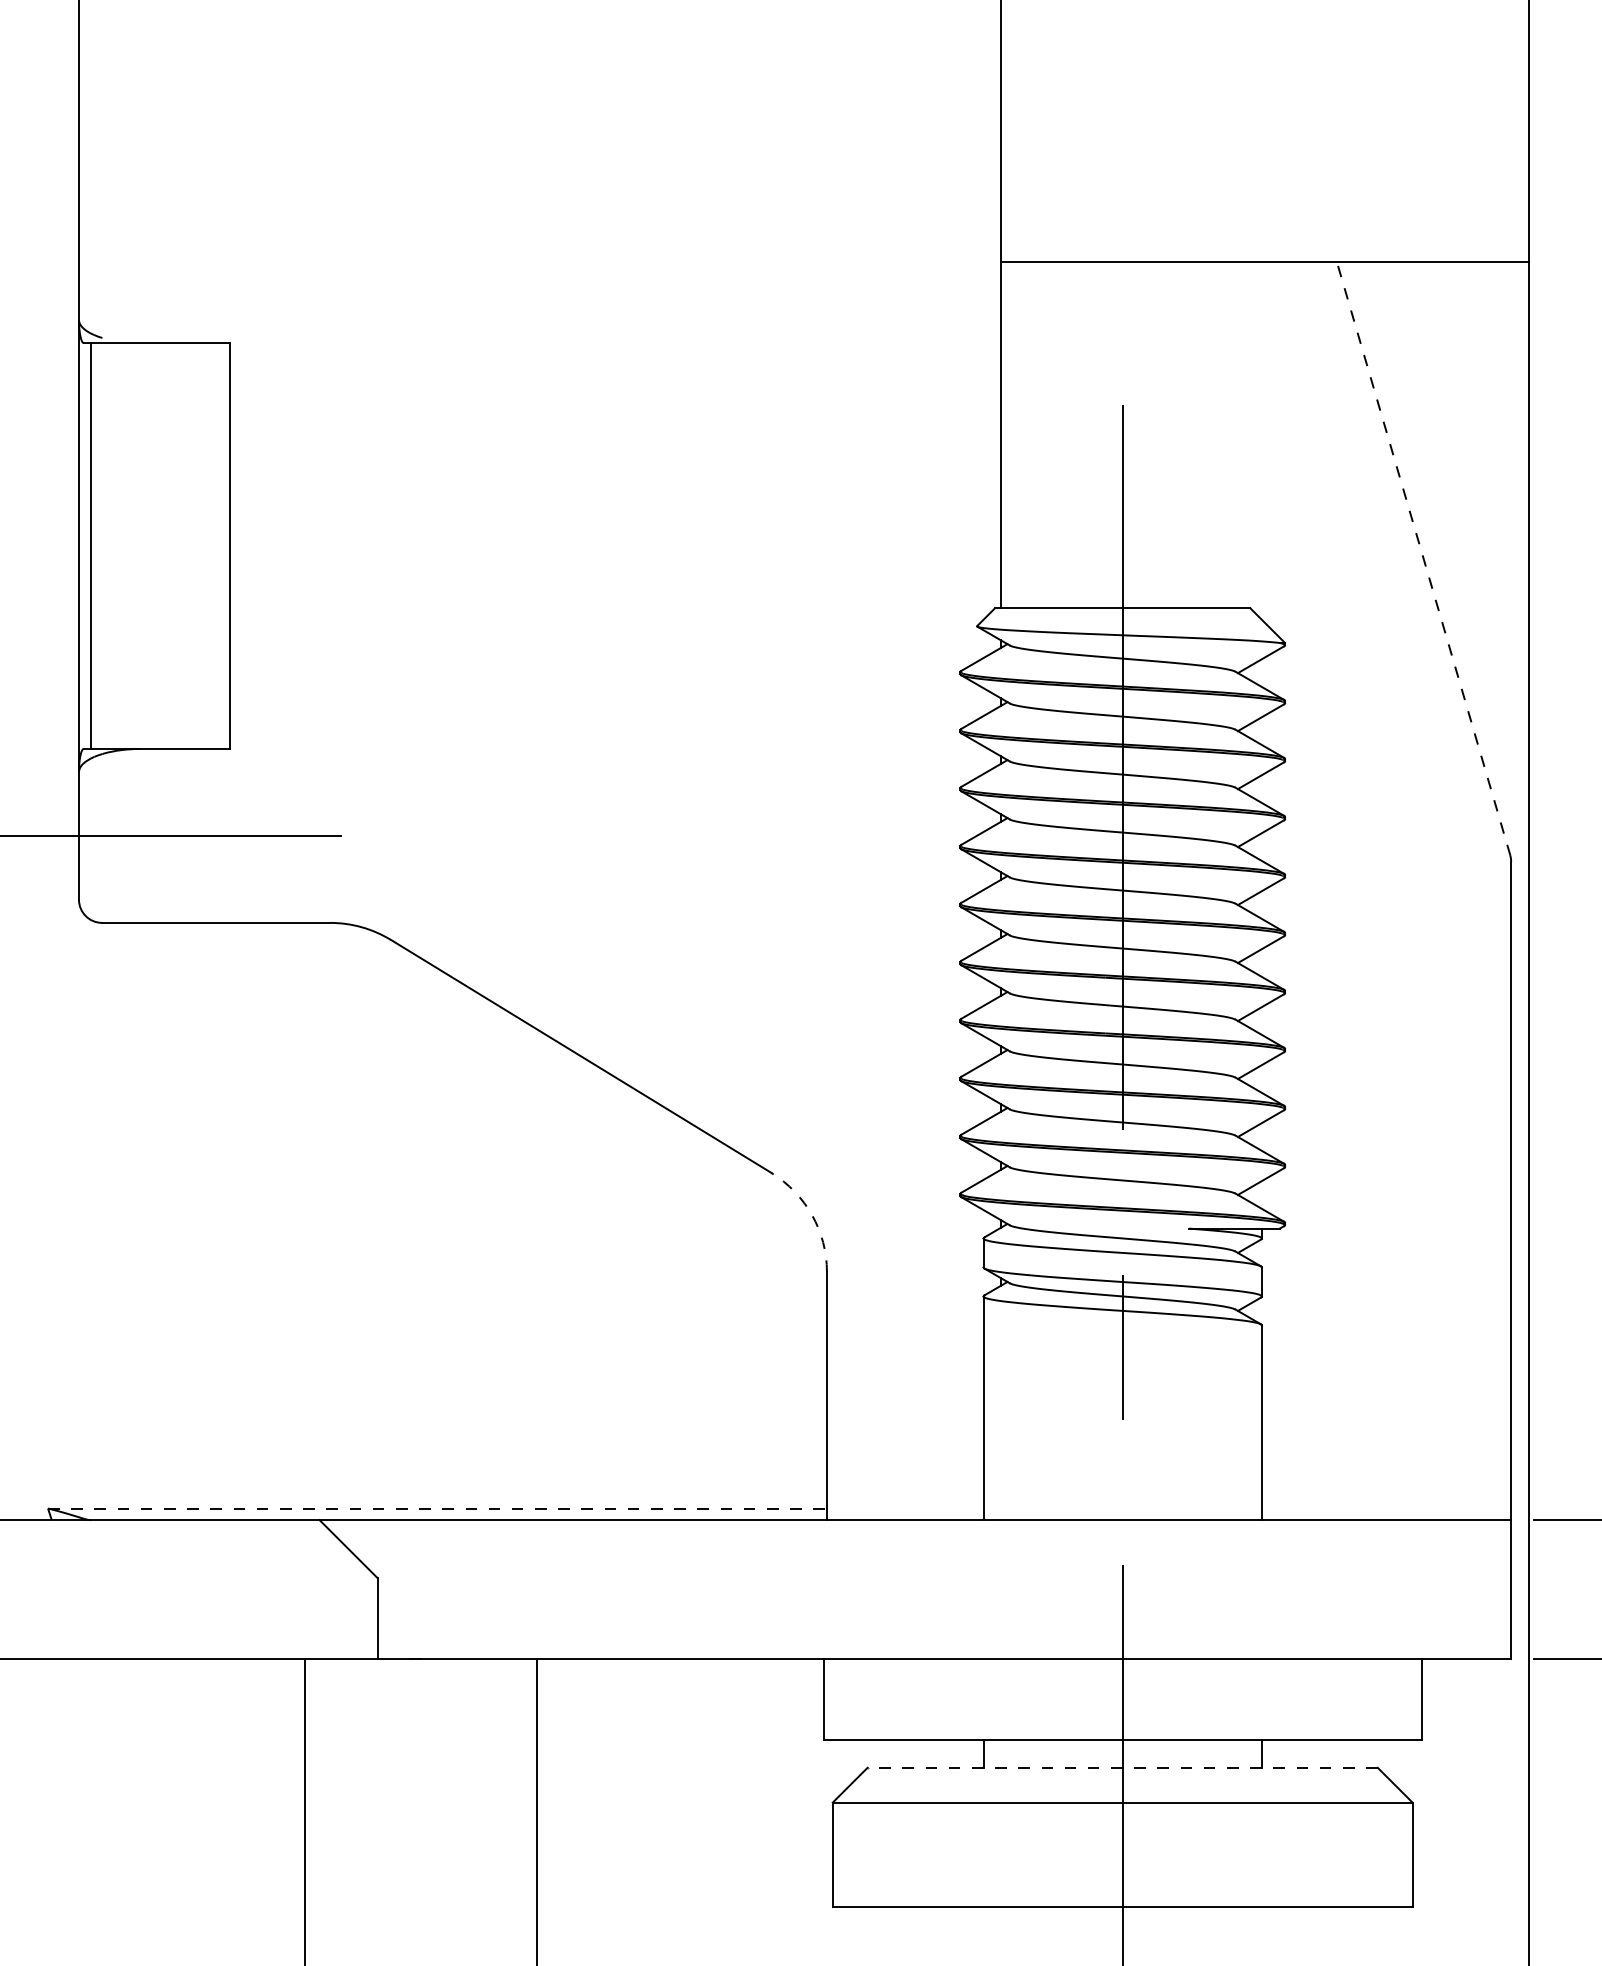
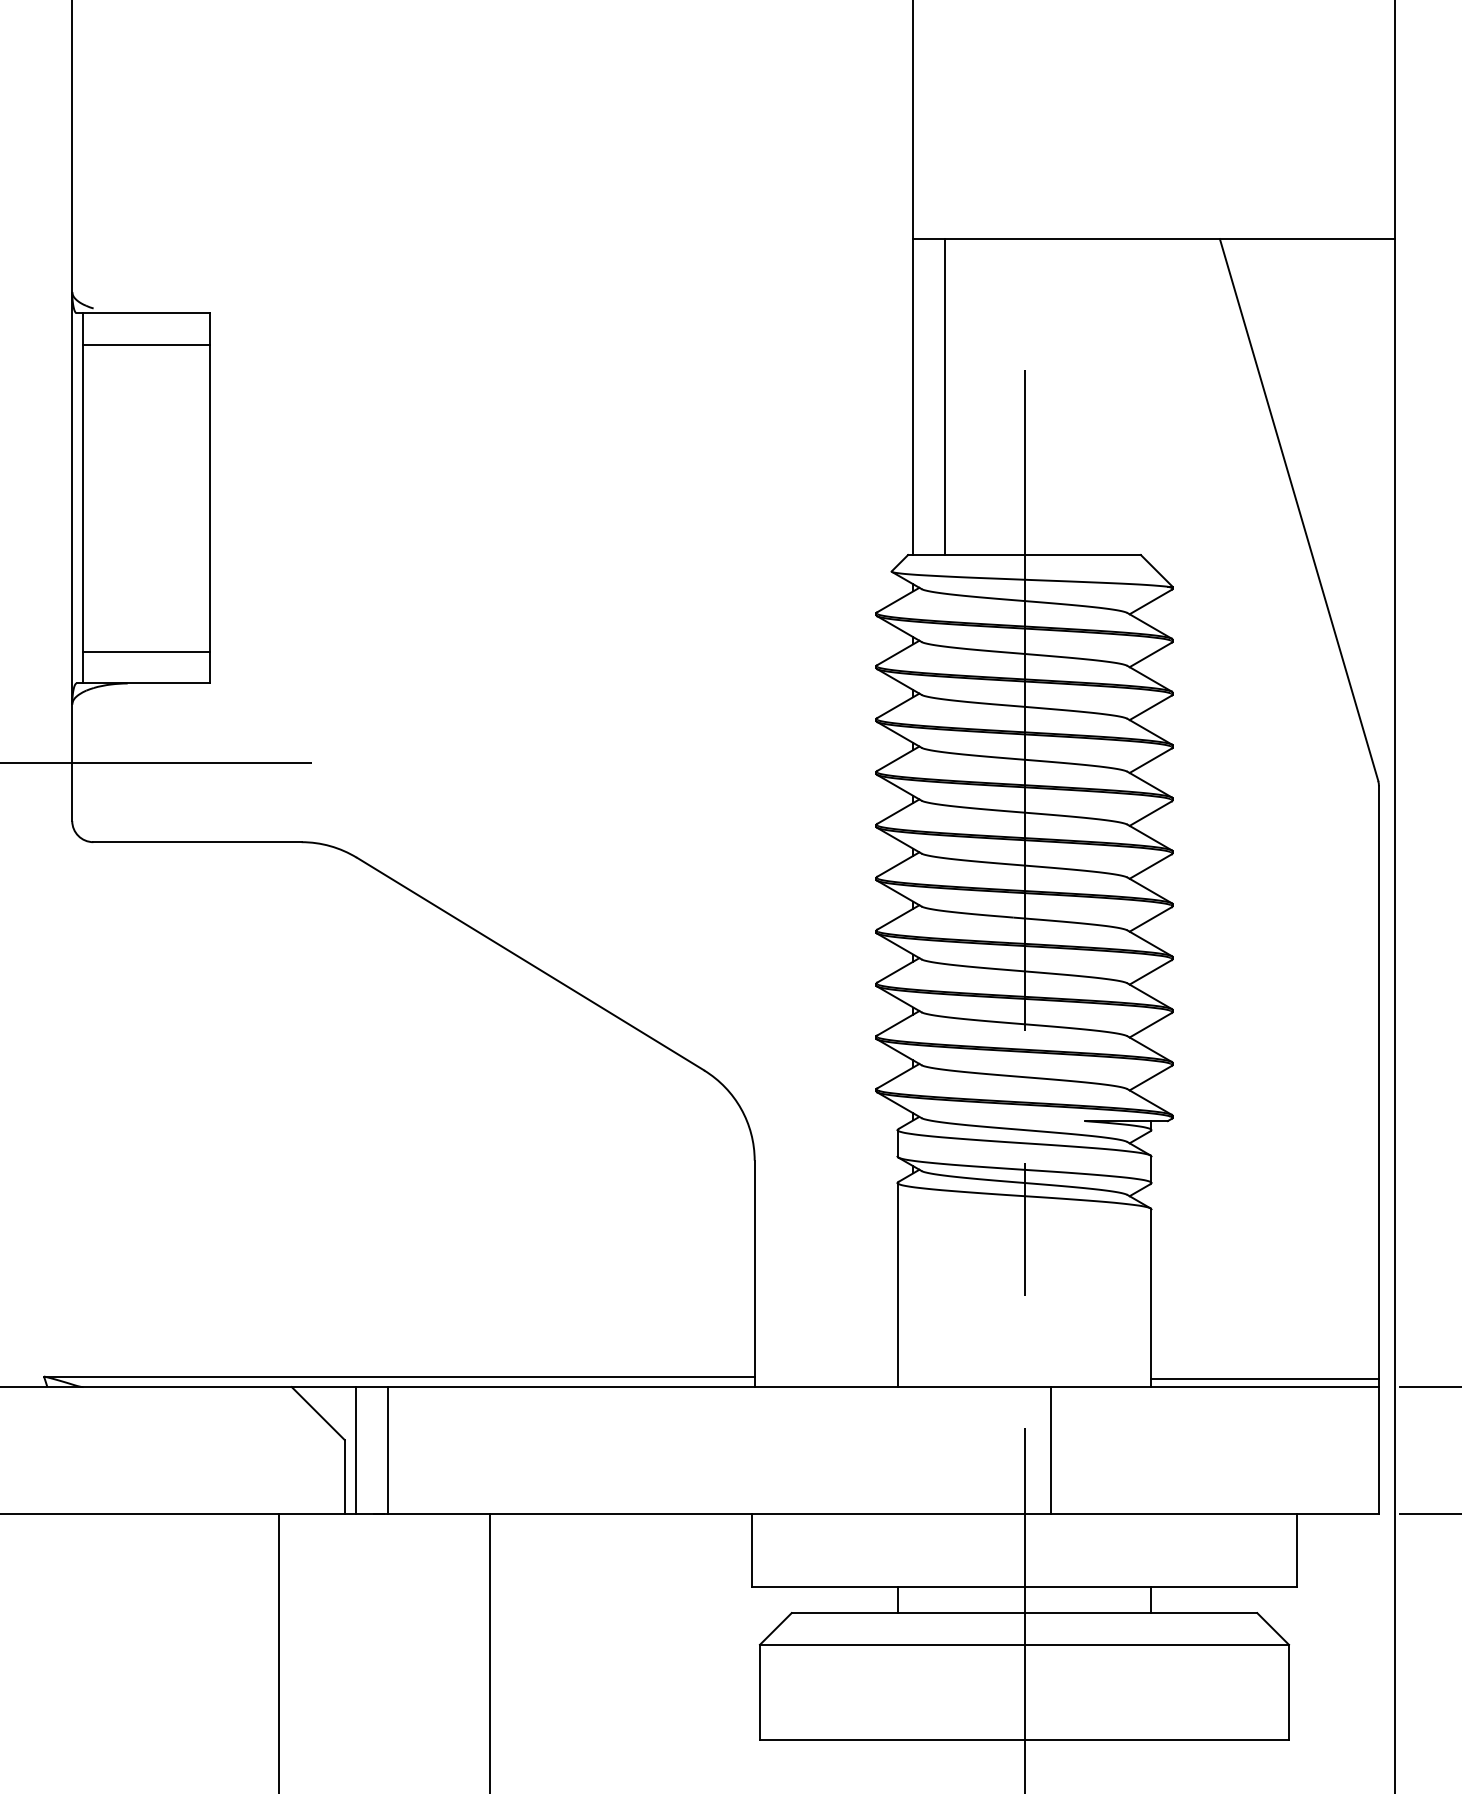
line: (159, 377) -> (145, 344), added
line: (1035, 434) -> (944, 396), added
line: (1423, 558) -> (1298, 509), dashed -> solid
line: (159, 714) -> (145, 652), added
arc: (812, 1215) -> (741, 1109), dashed -> solid
line: (438, 1508) -> (400, 1376), dashed -> solid
line: (1386, 1510) -> (1265, 1378), added
line: (389, 1589) -> (355, 1450), added
line: (424, 1589) -> (387, 1450), added
line: (1151, 1589) -> (1050, 1450), added
line: (1122, 1767) -> (1024, 1612), dashed -> solid

